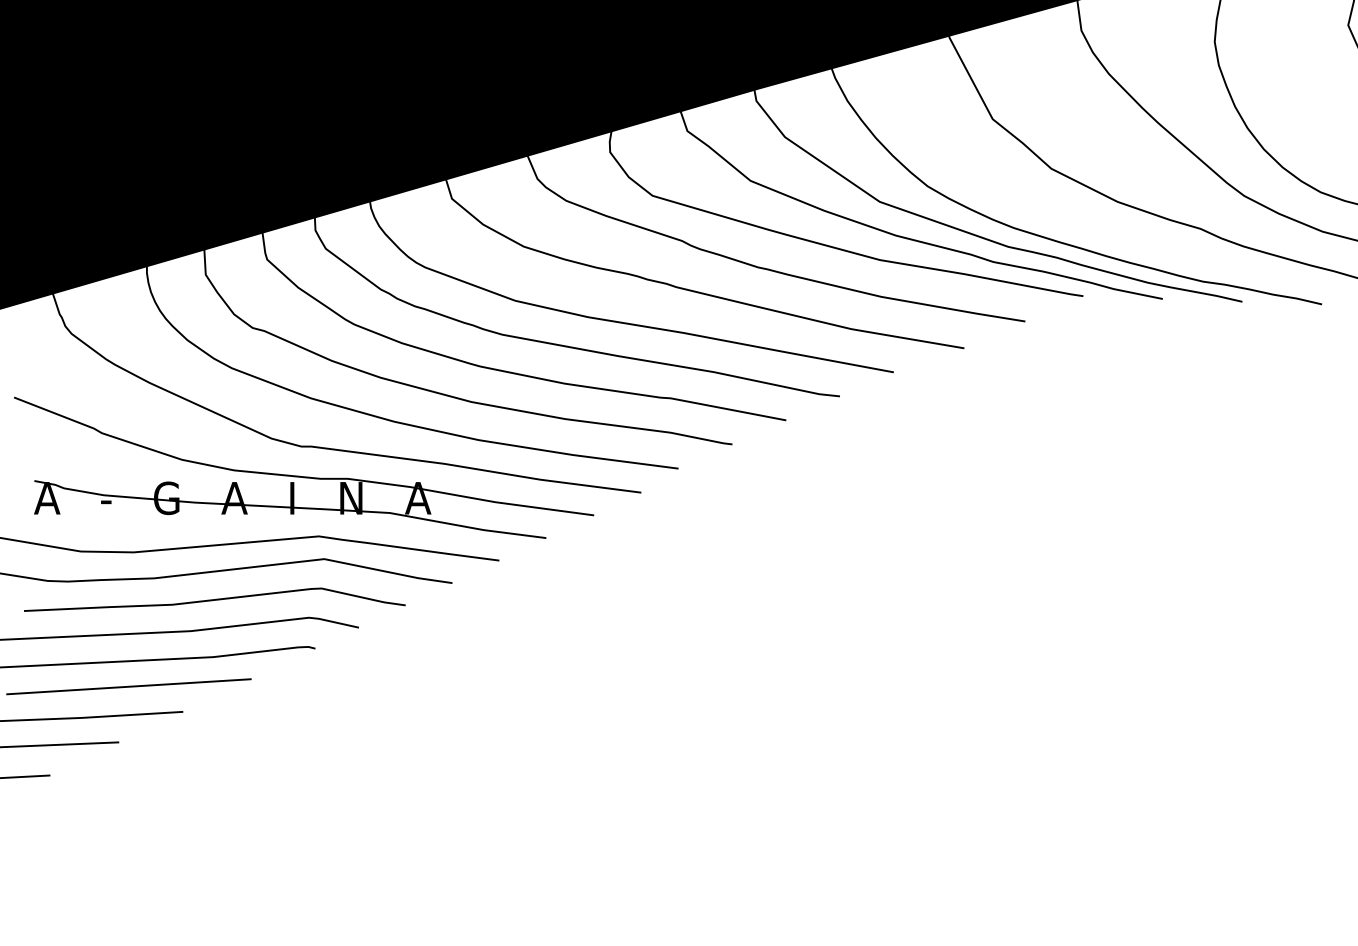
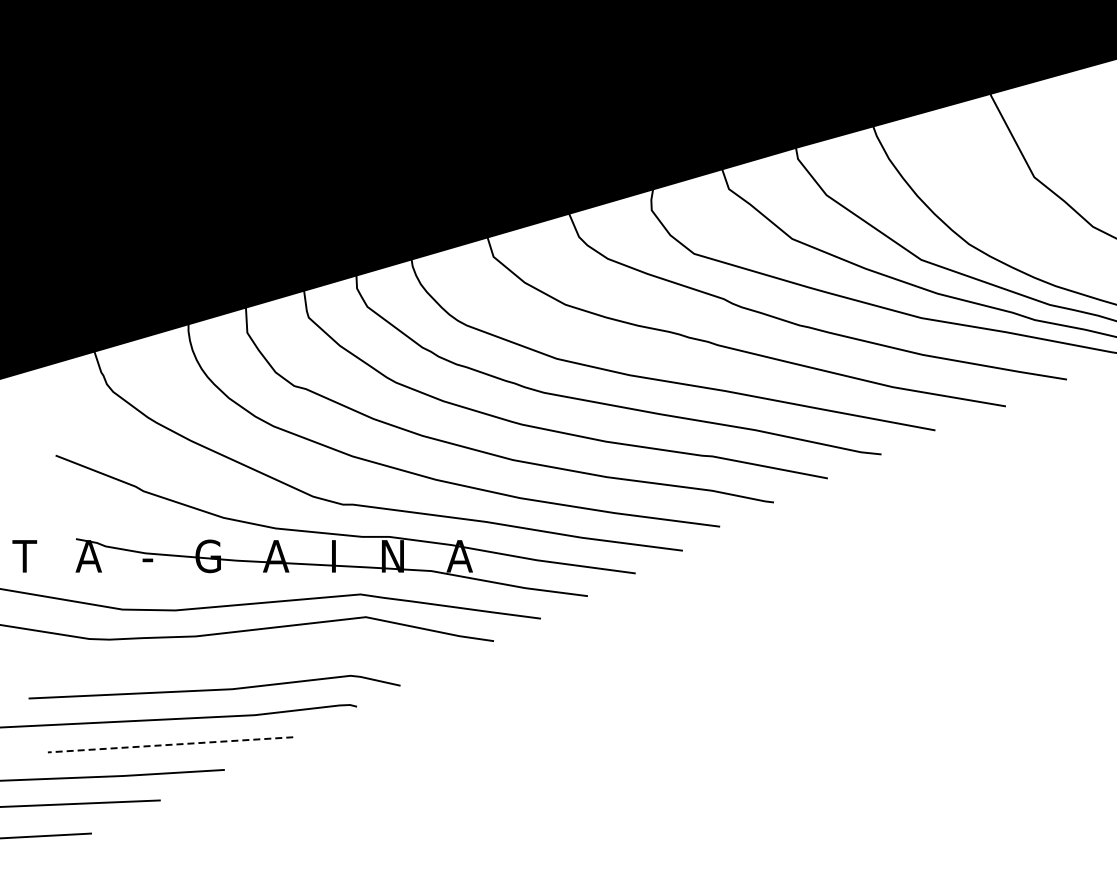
curve: (214, 599) -> (256, 657), removed
line: (128, 686) -> (170, 744), solid -> dashed

